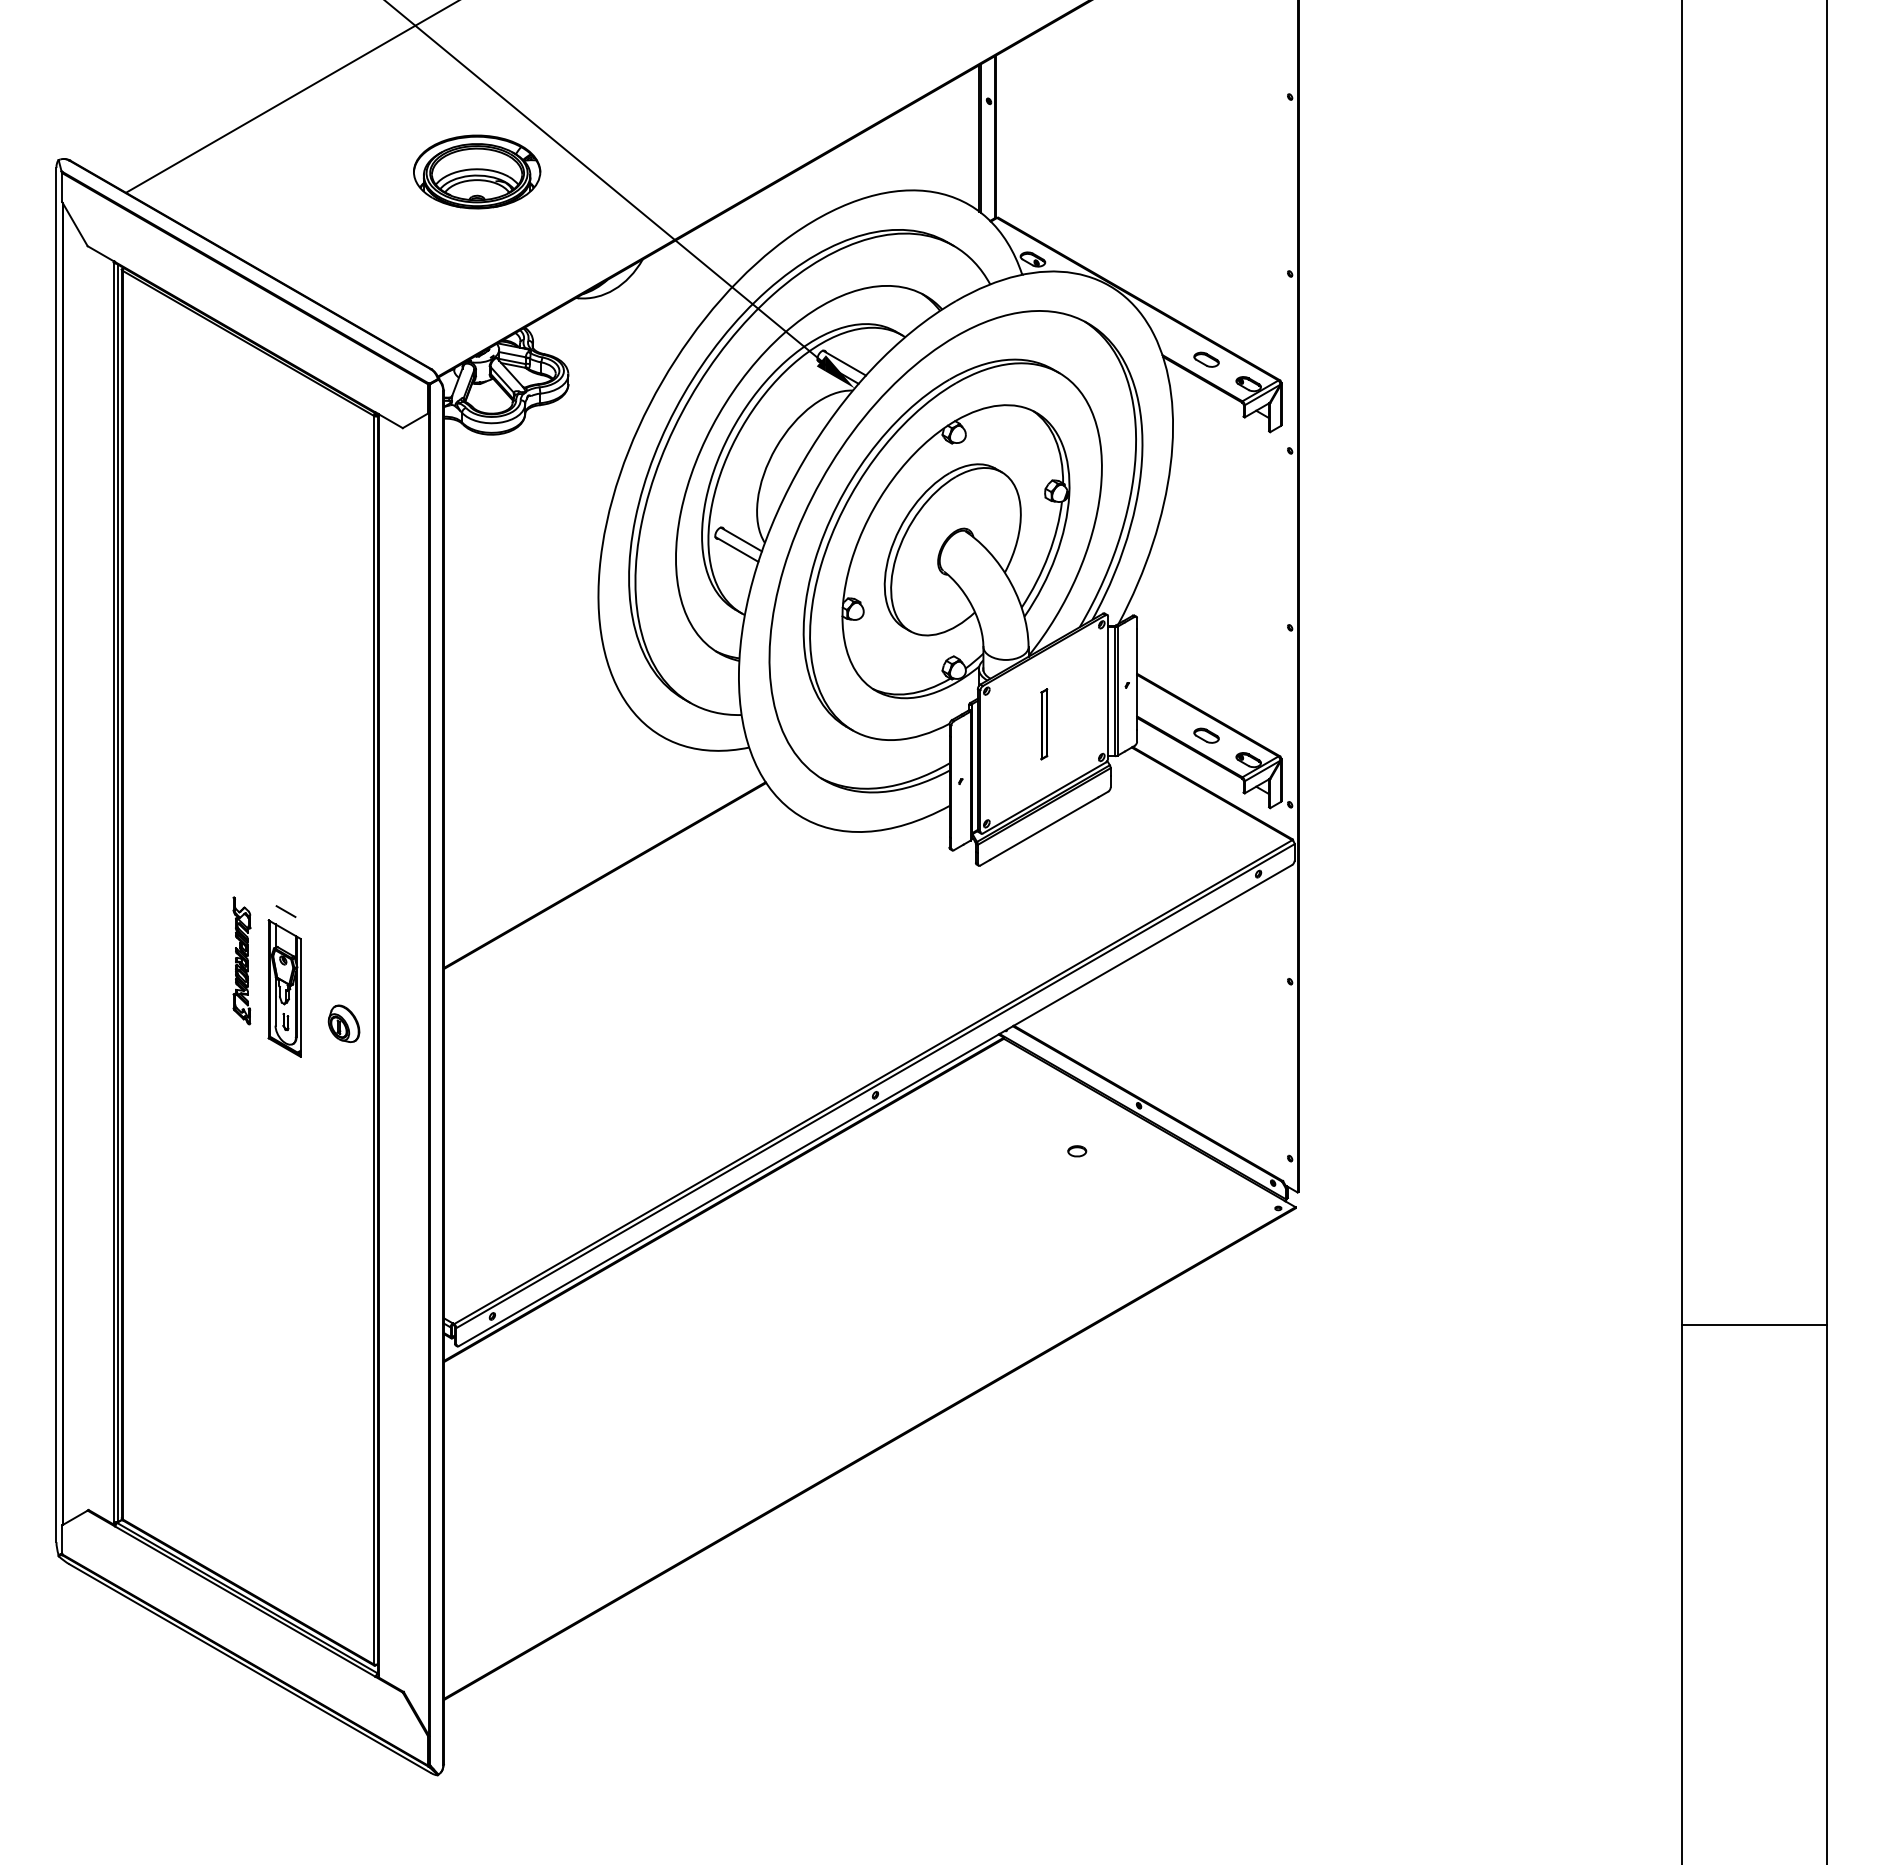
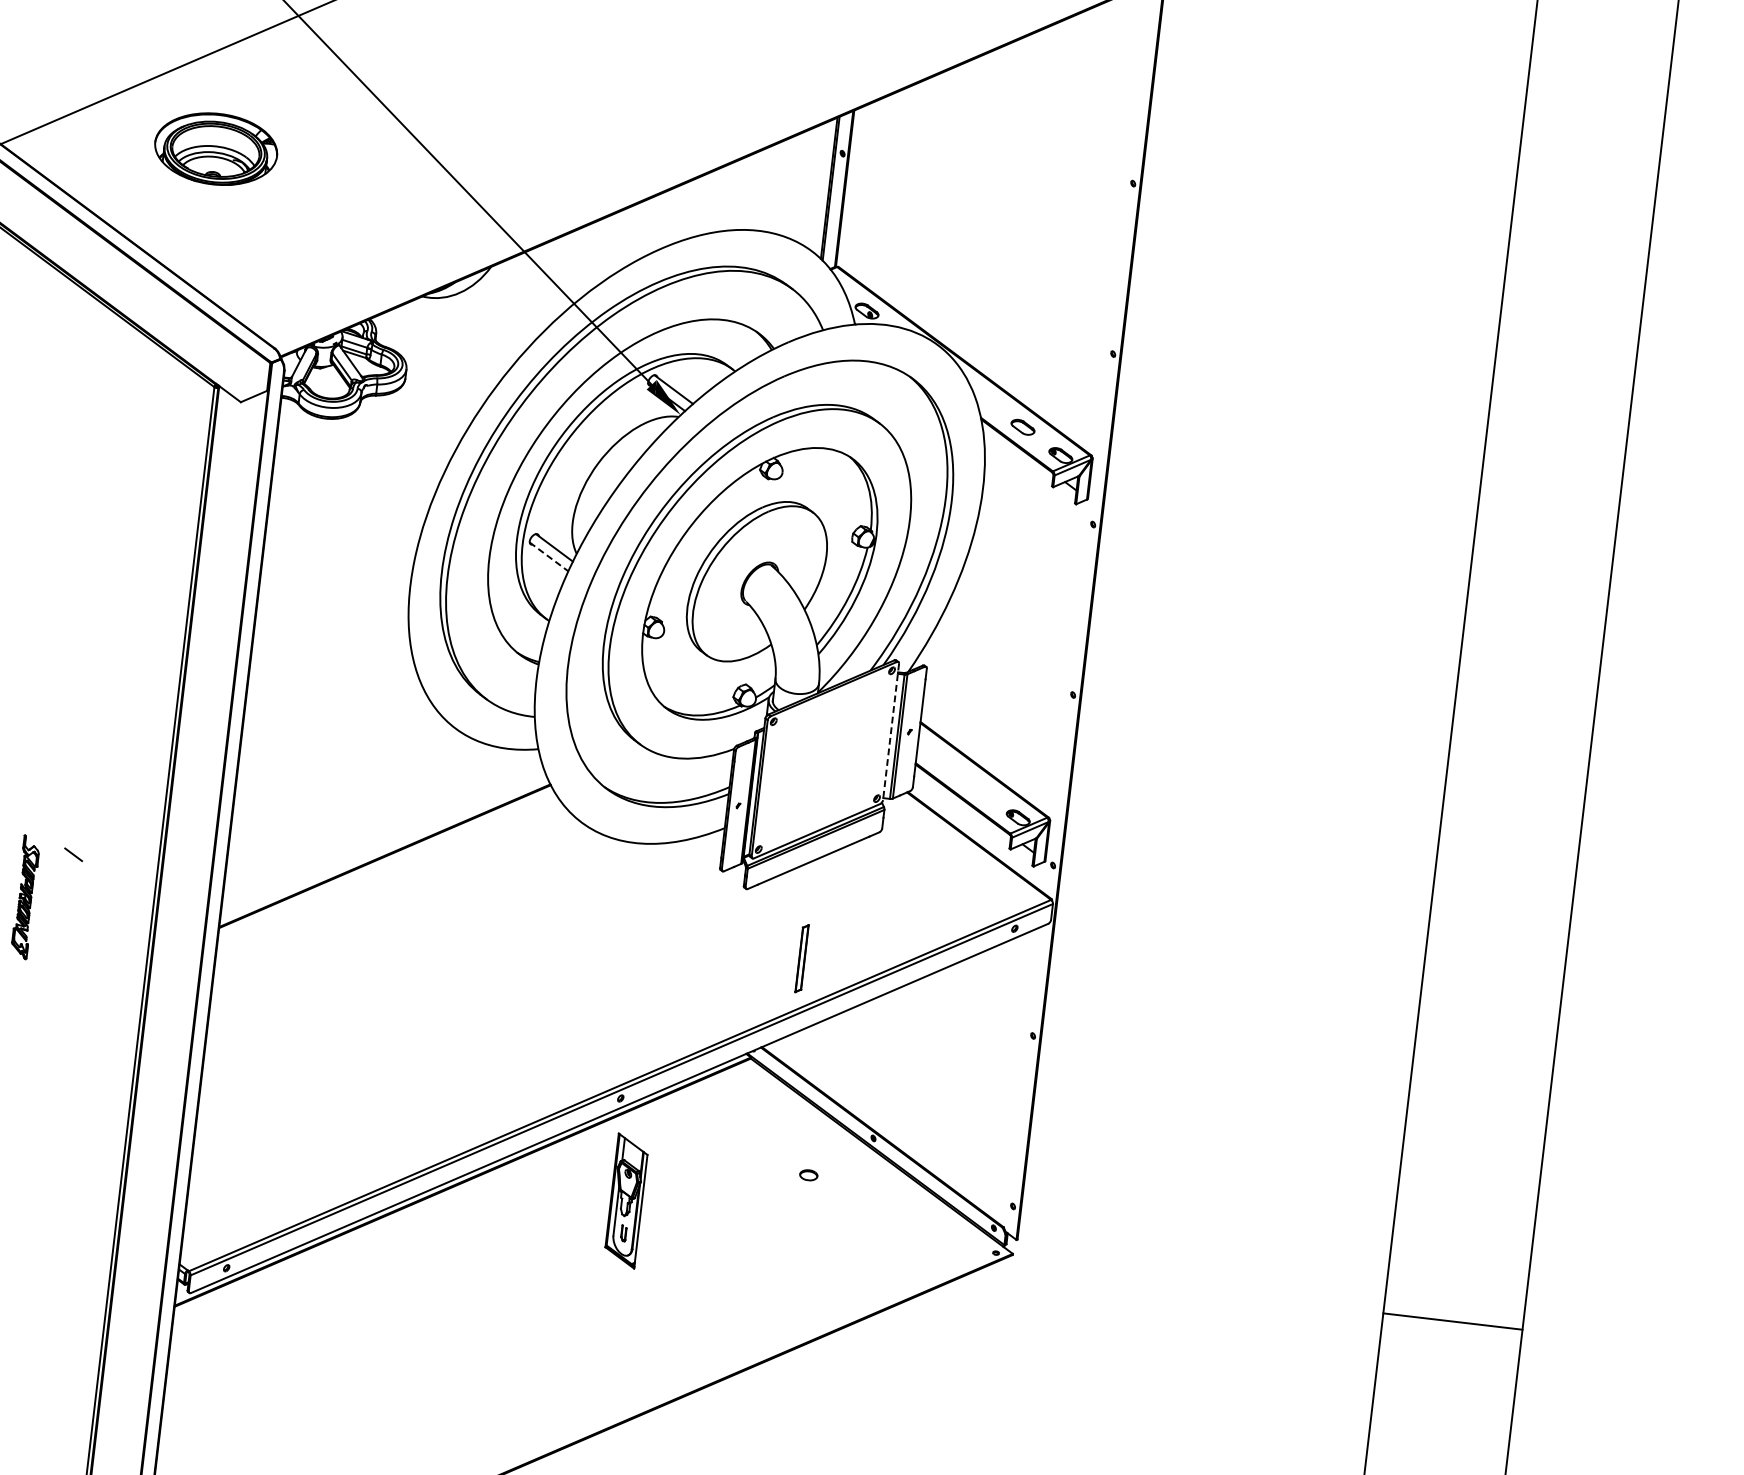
part: (477, 171) -> (216, 148), moved
line: (736, 549) -> (548, 556), solid -> dashed
line: (1108, 687) -> (891, 731), solid -> dashed
part: (1044, 724) -> (802, 958), moved
part: (1206, 735) -> (980, 789), removed
part: (284, 988) -> (626, 1200), moved
part: (343, 1023) -> (116, 969), removed
line: (1754, 1324) -> (1453, 1321), moved

